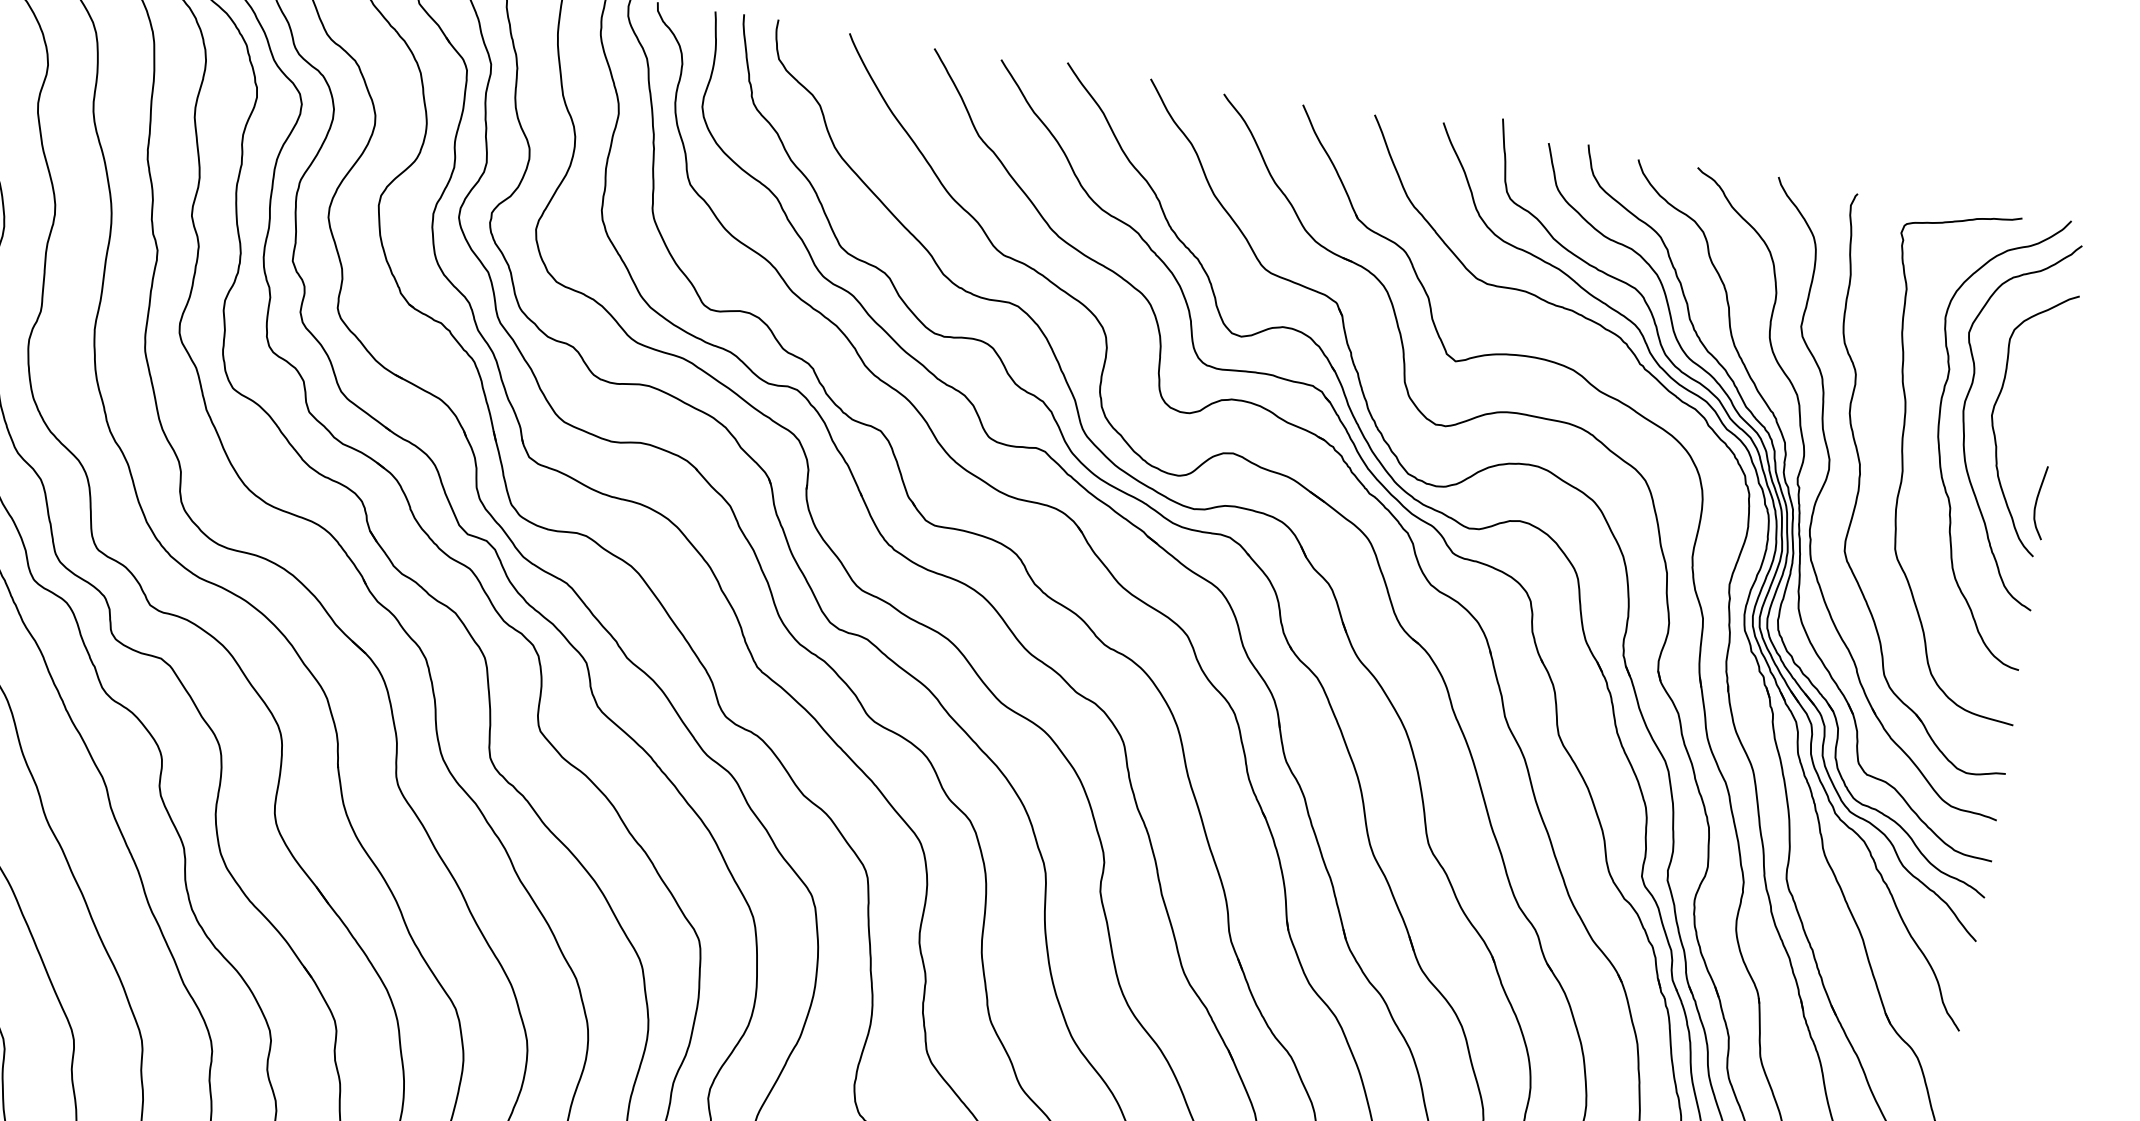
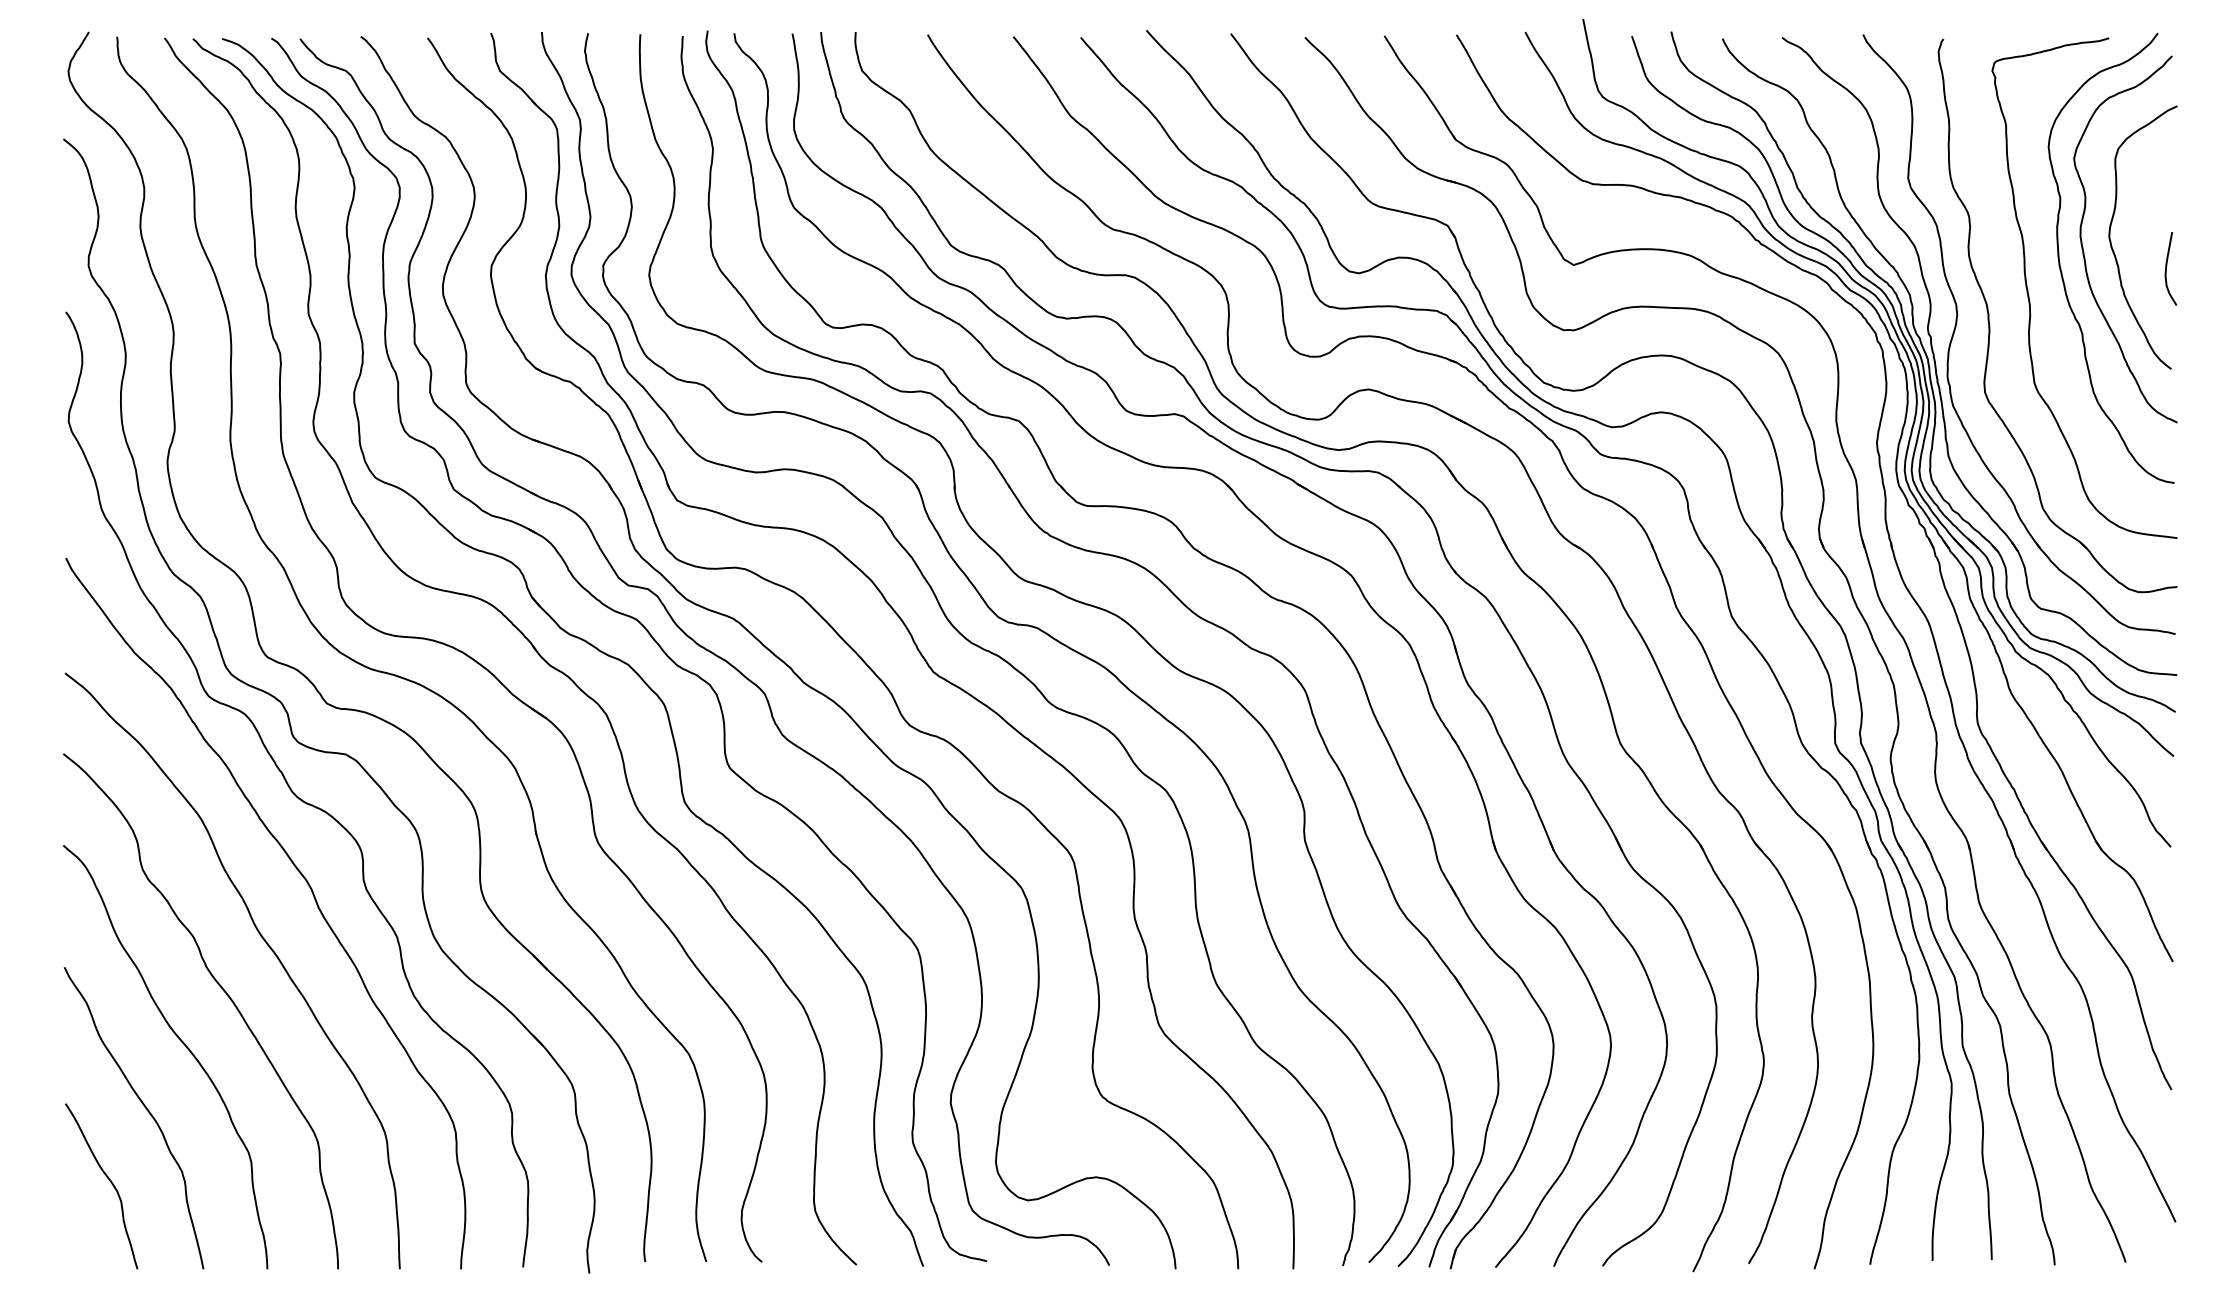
curve: (2038, 499) -> (2167, 266), moved

